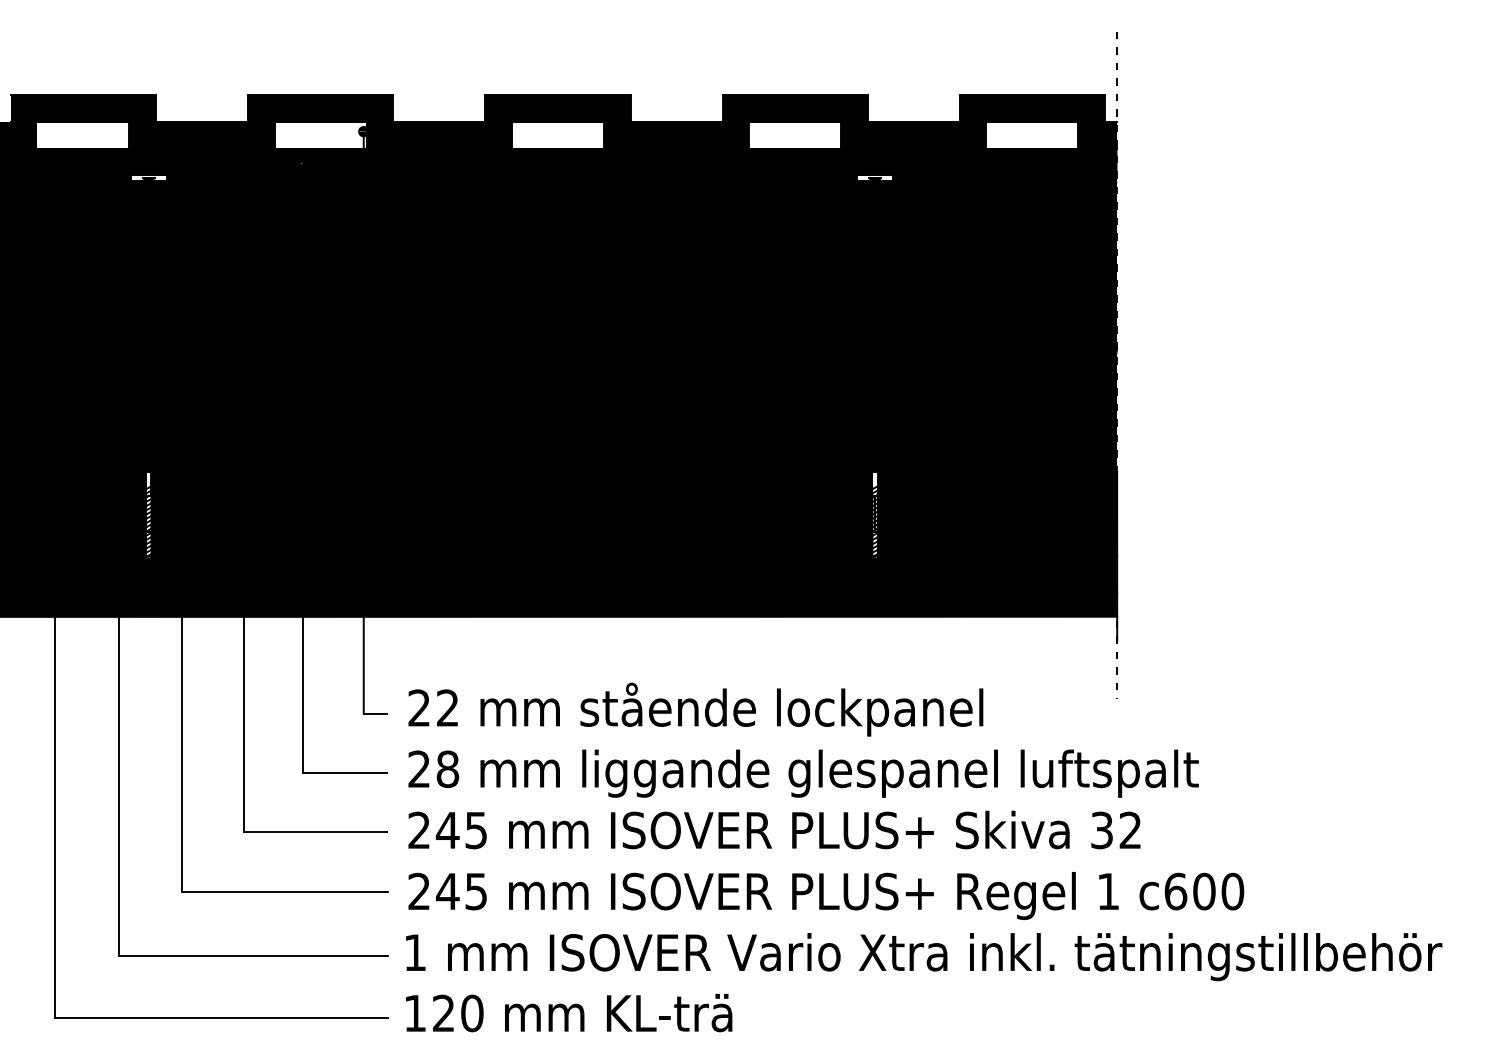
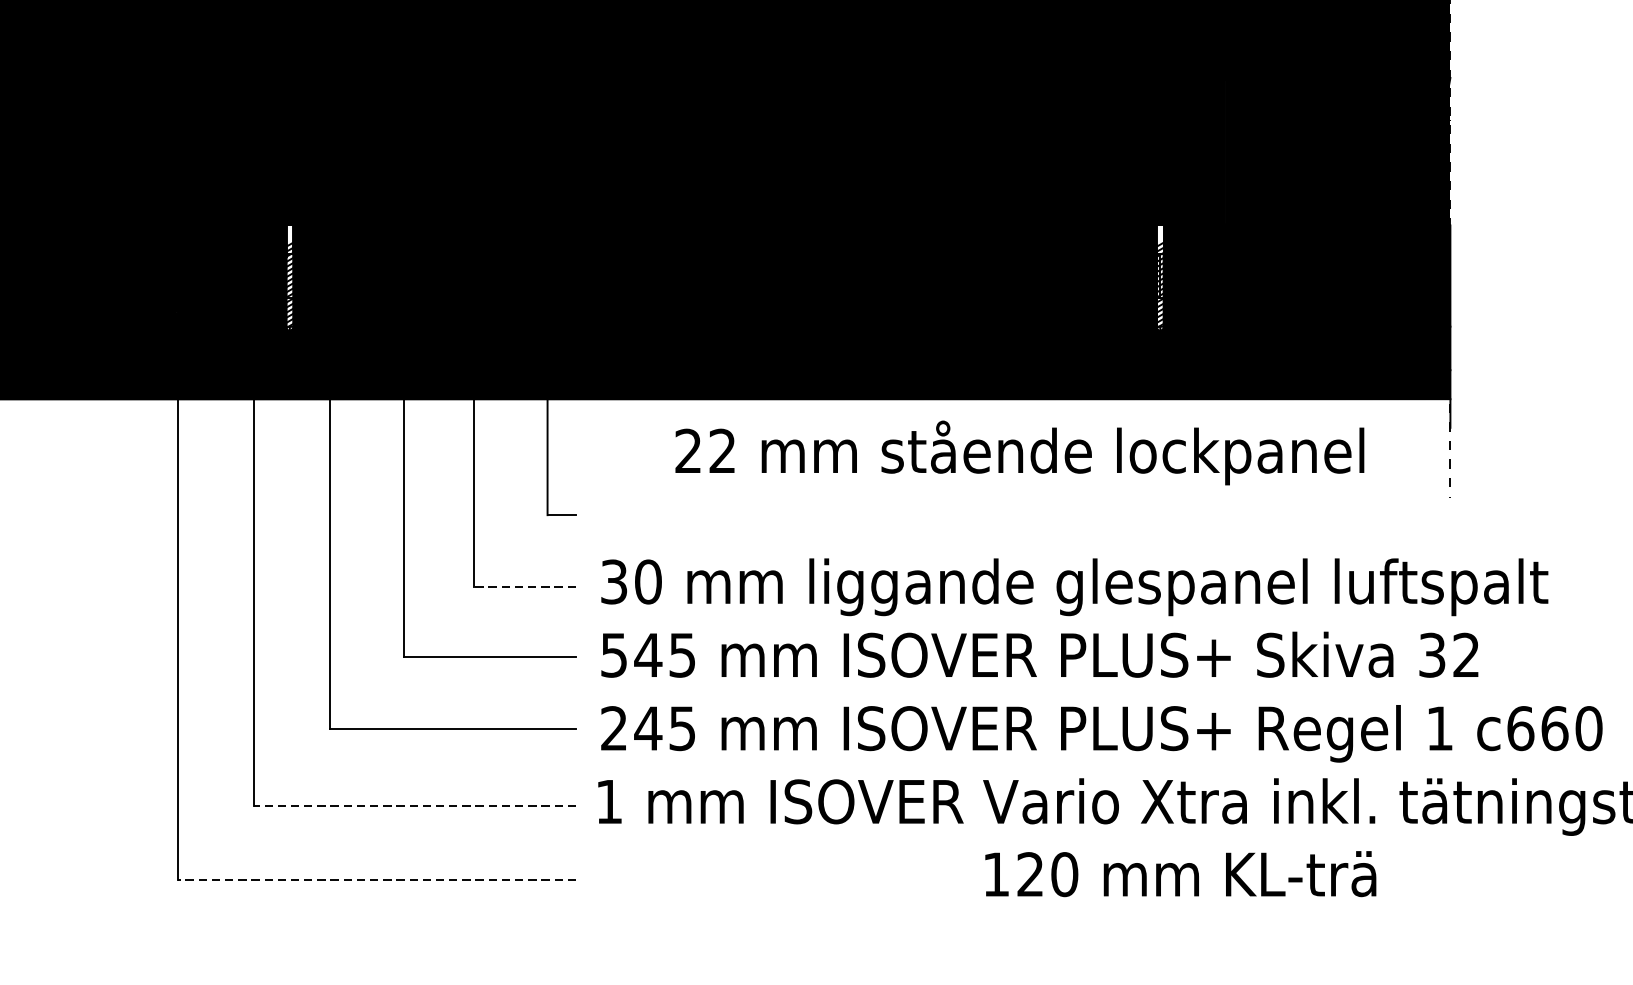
text: (695, 709) -> (1019, 452), moved
text: (433, 769) -> (631, 582), 28 -> 30
line: (344, 773) -> (524, 587), solid -> dashed
text: (418, 830) -> (613, 655), 245 -> 545
text: (1204, 891) -> (1555, 728), c600 -> c660
line: (252, 955) -> (414, 805), solid -> dashed
text: (569, 1012) -> (1181, 873), moved
line: (220, 1018) -> (375, 880), solid -> dashed

